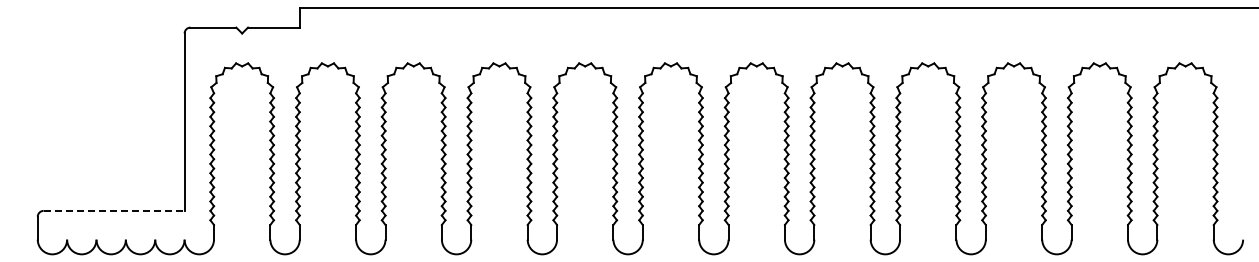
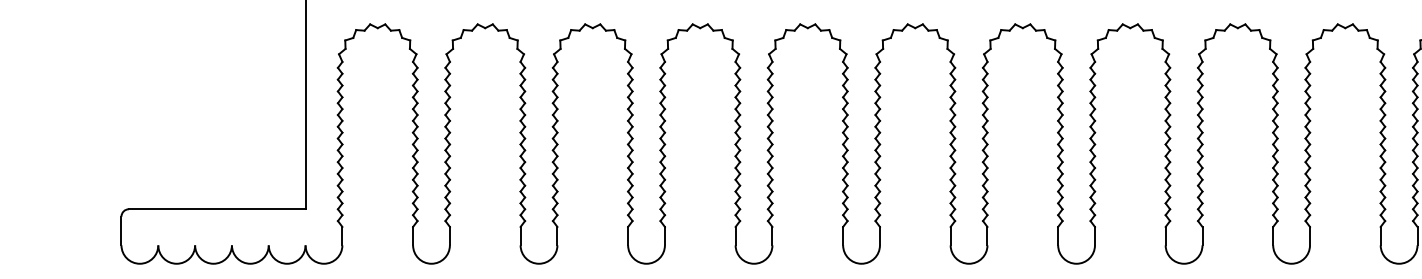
line: (114, 210) -> (217, 208), dashed -> solid

